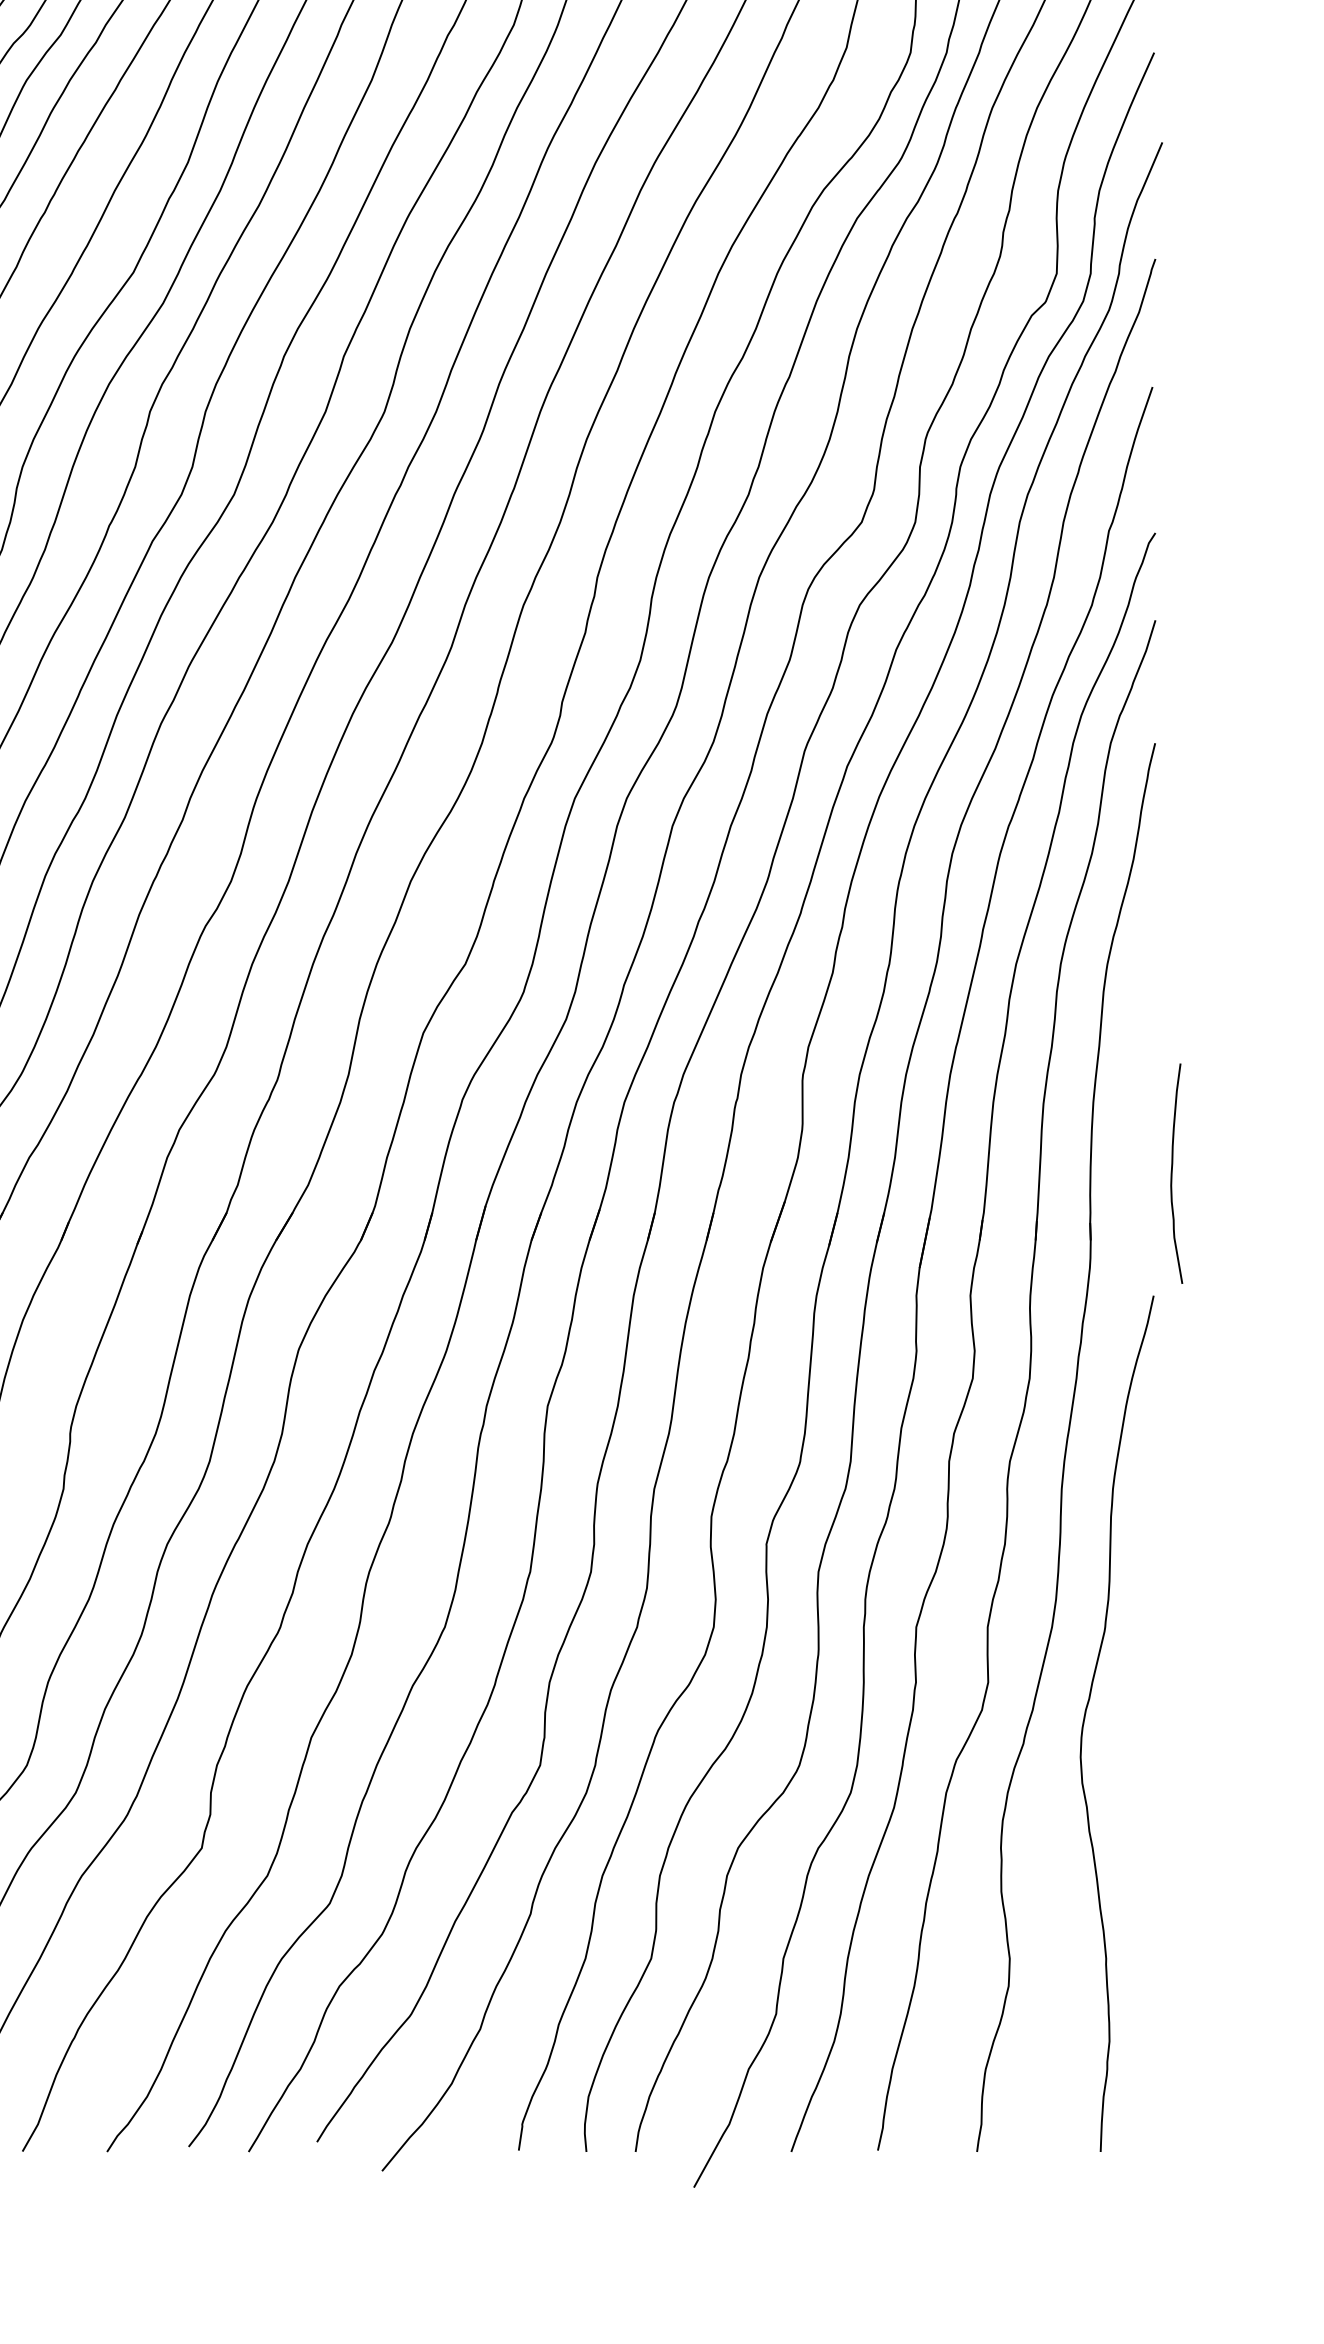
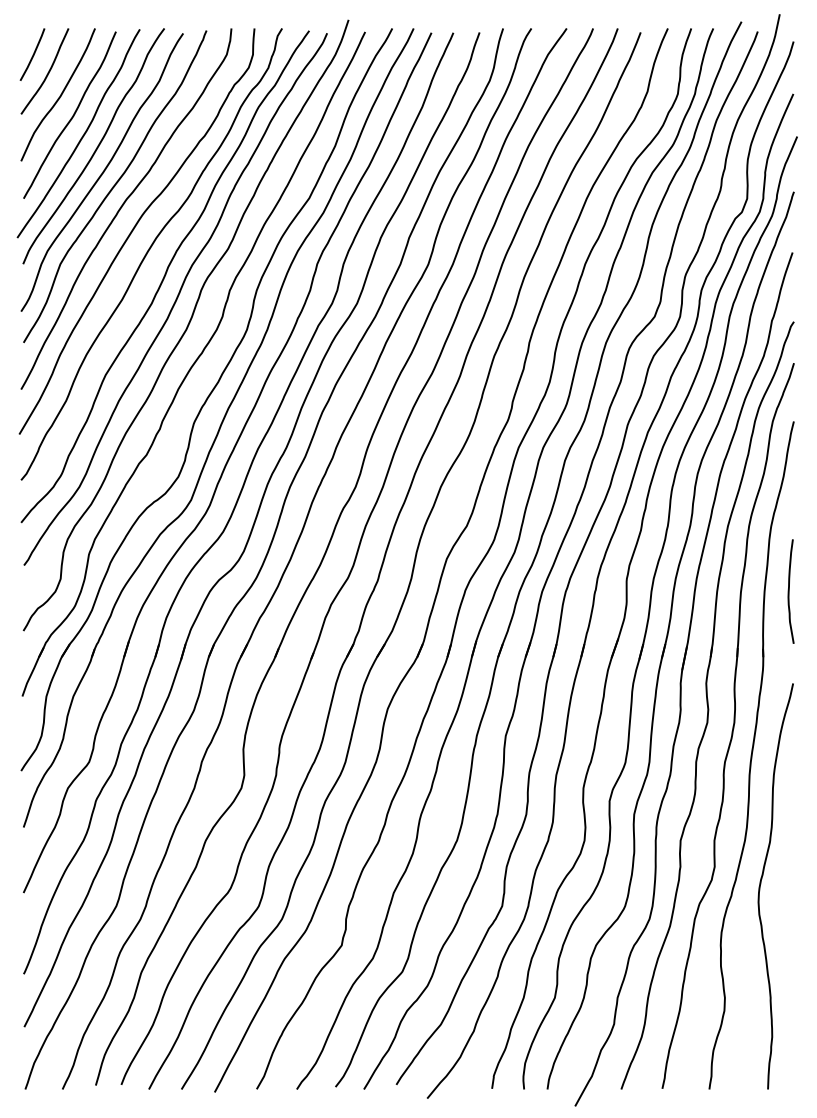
curve: (1173, 1173) -> (789, 591), moved

